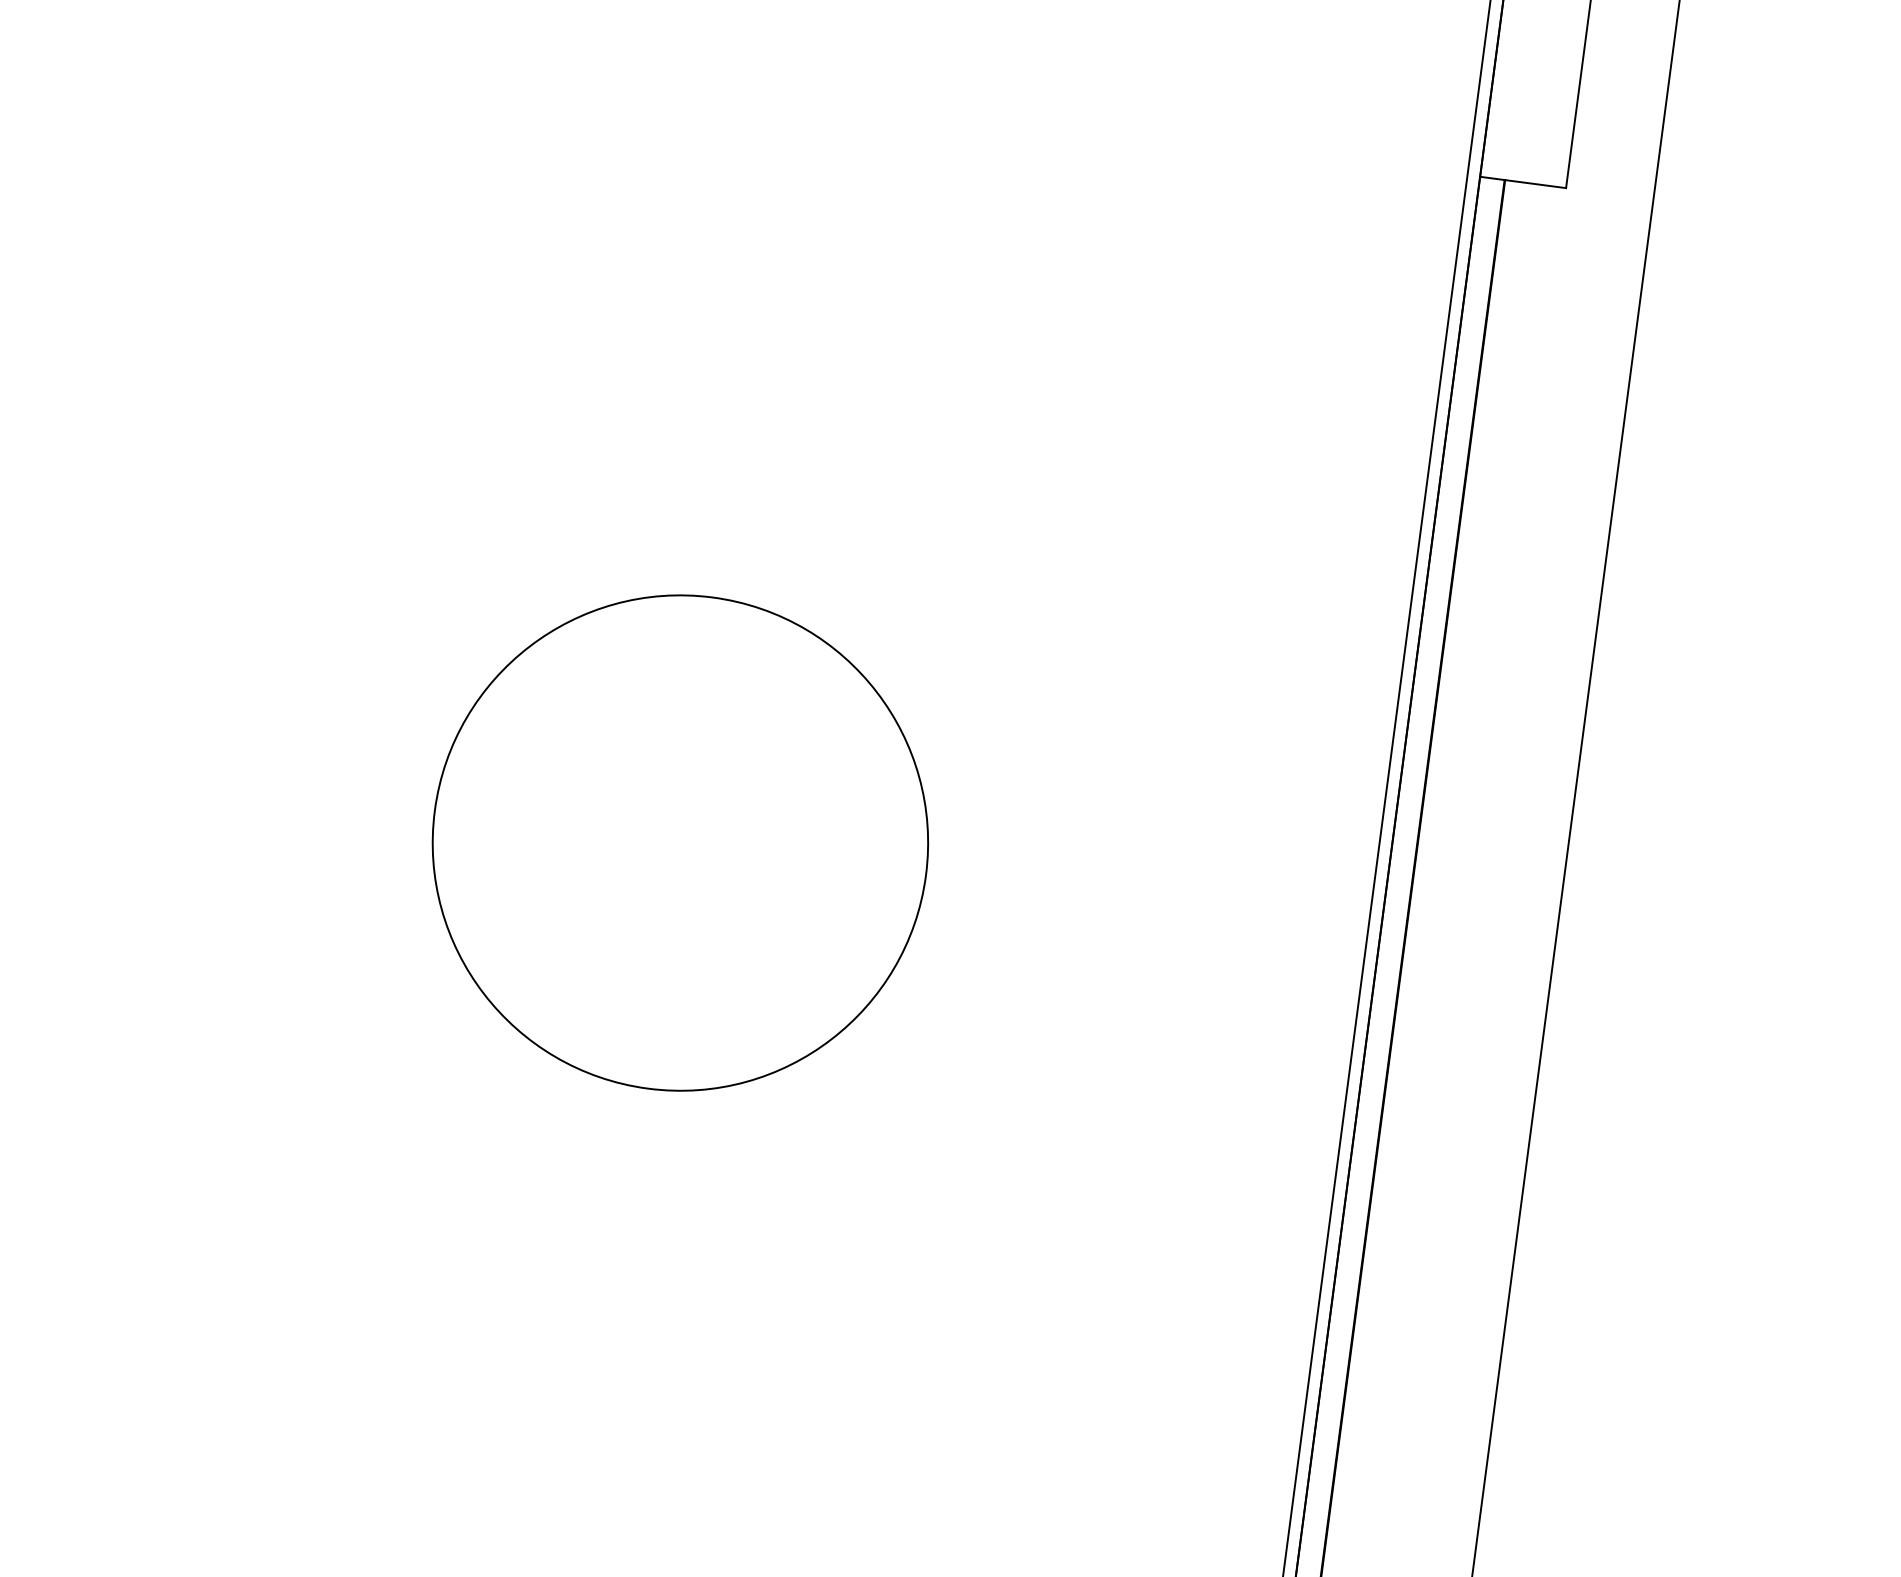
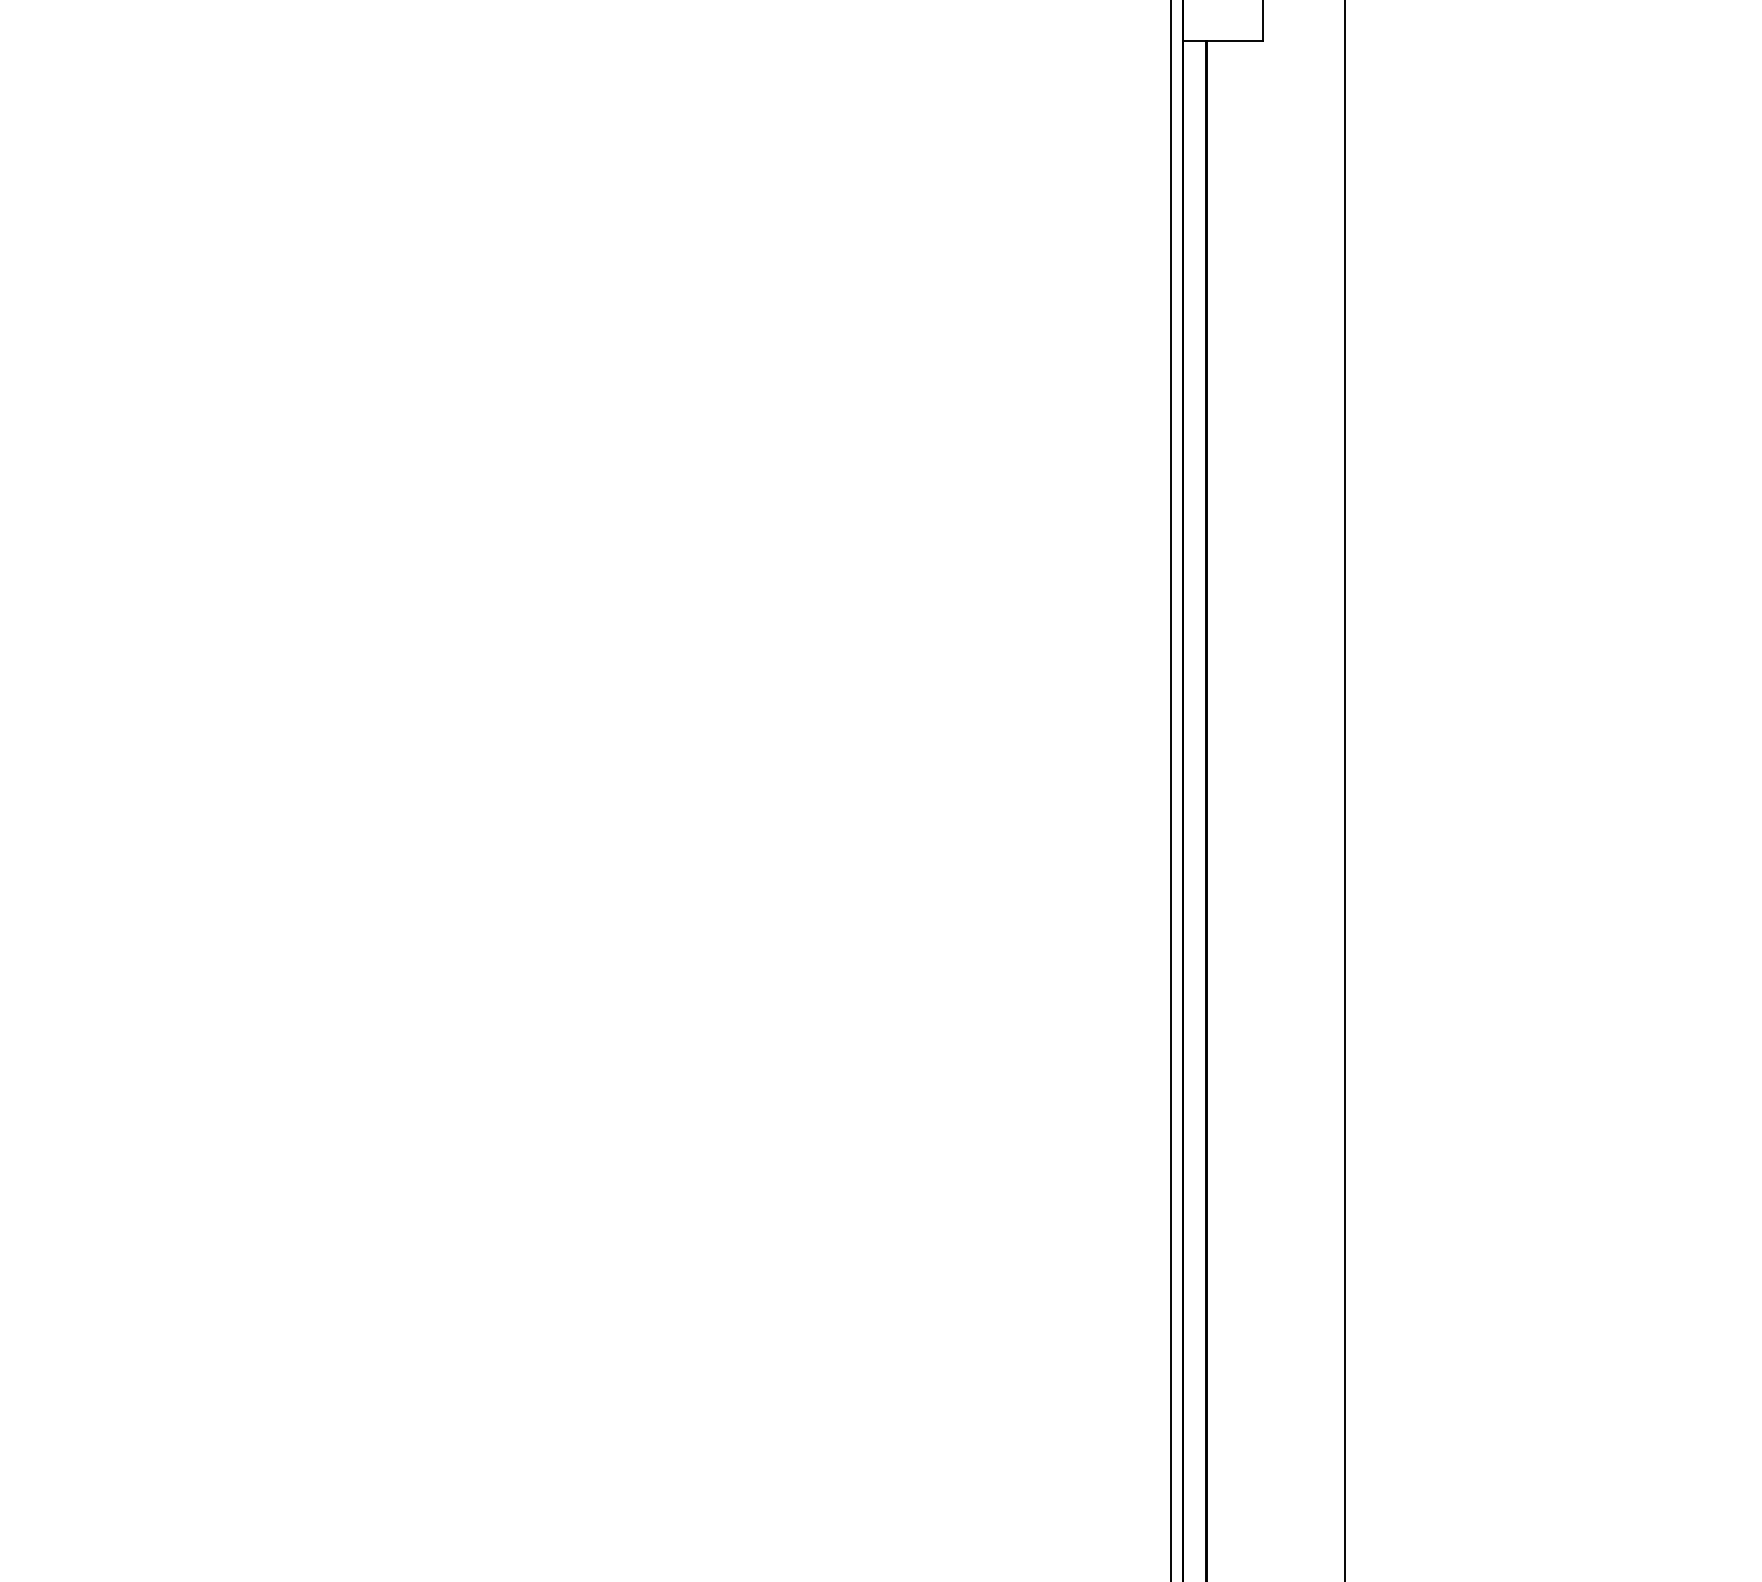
part: (680, 843) -> (529, 749), removed

